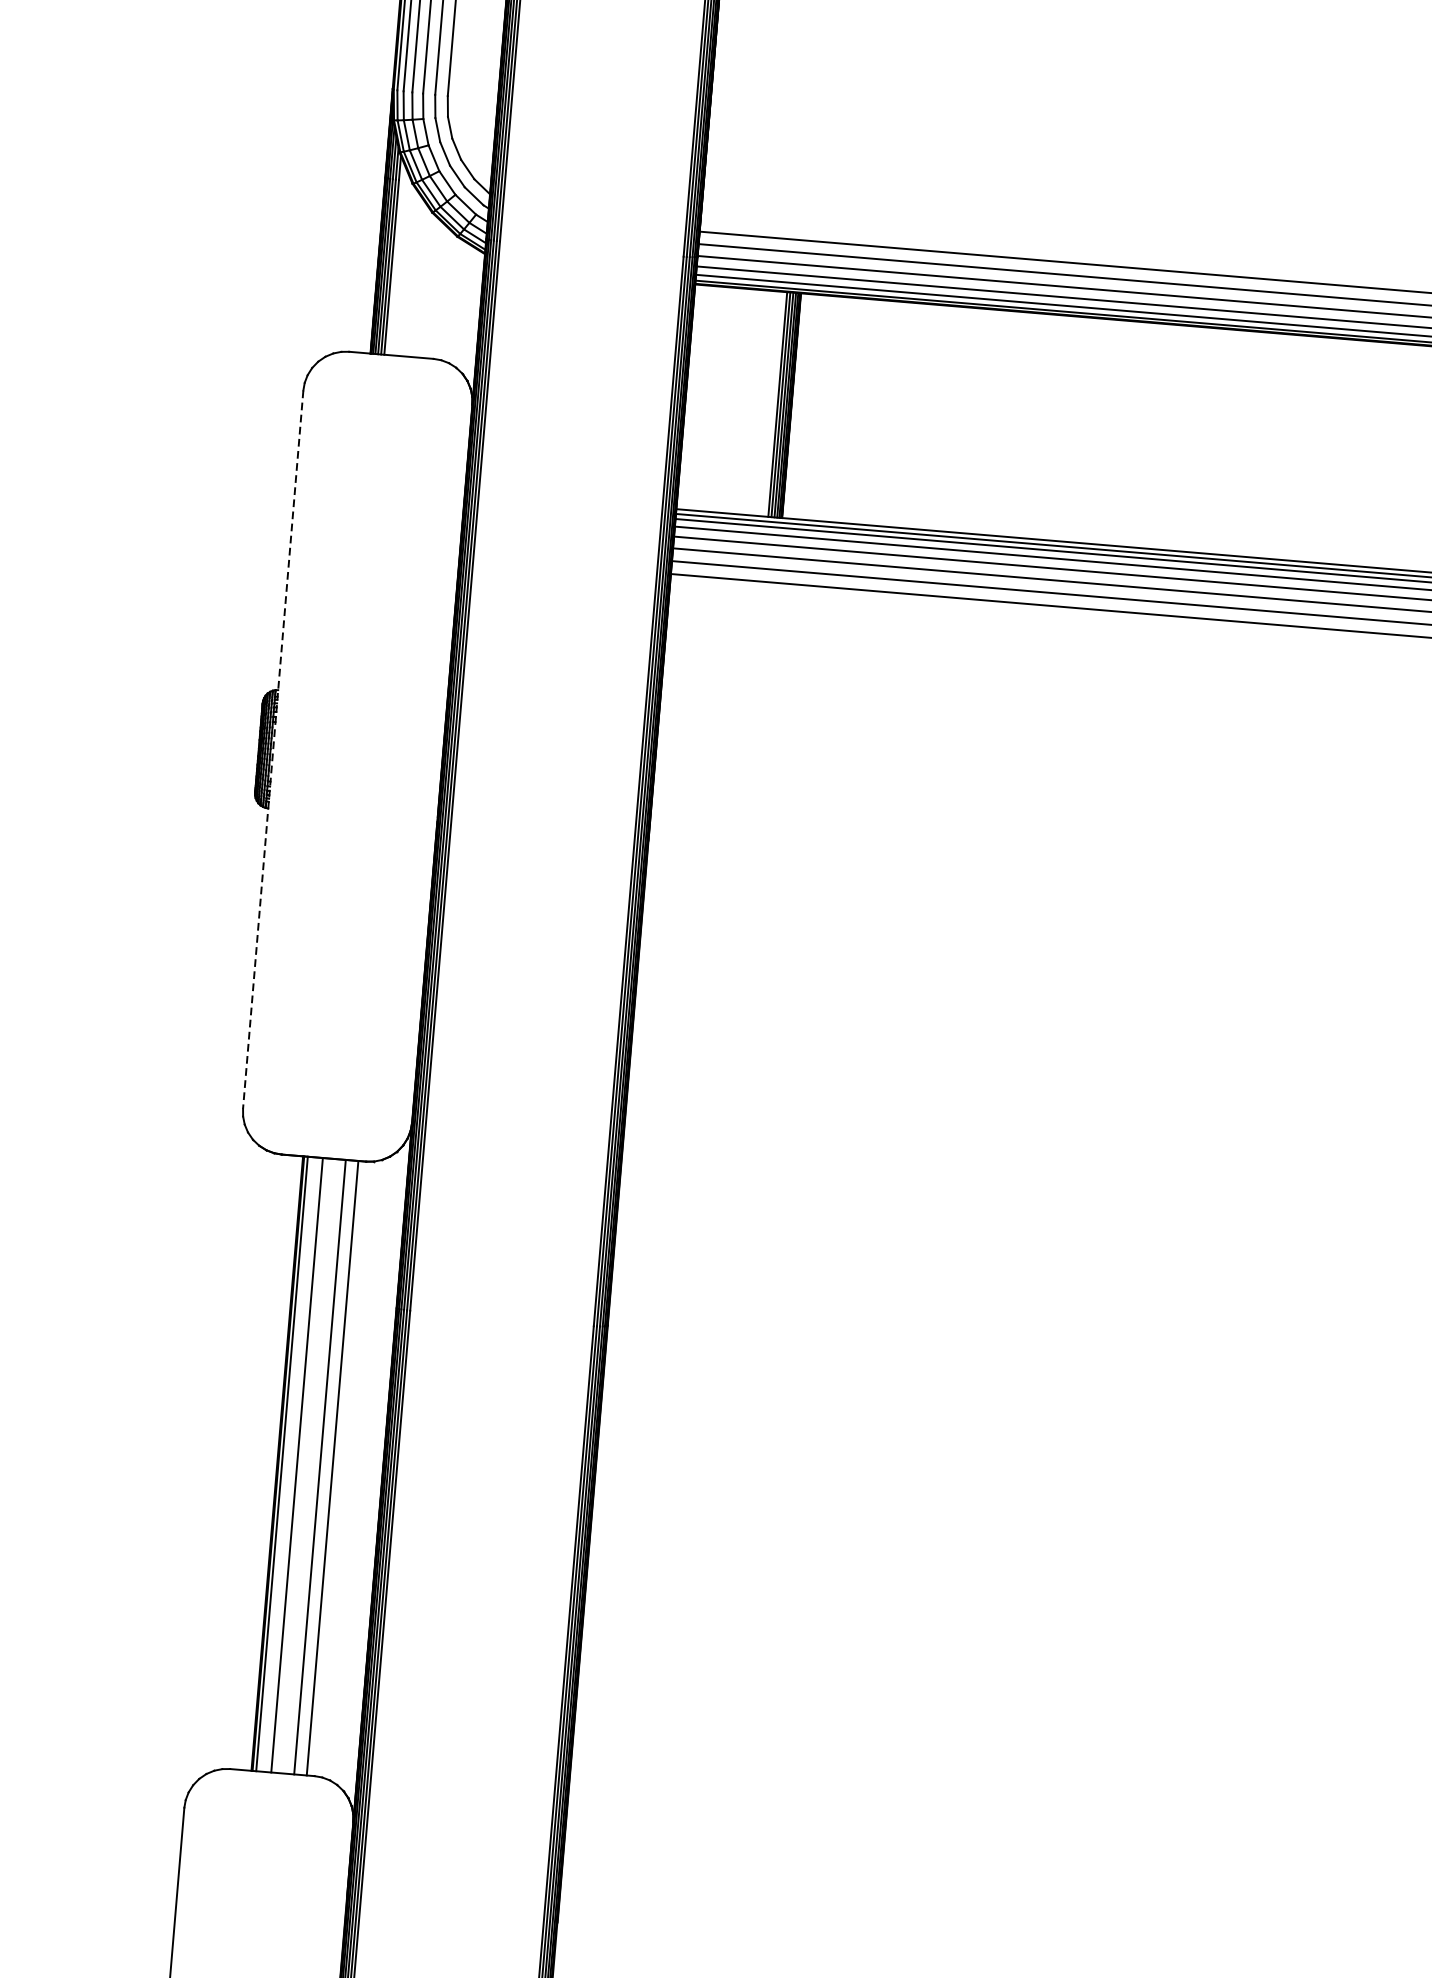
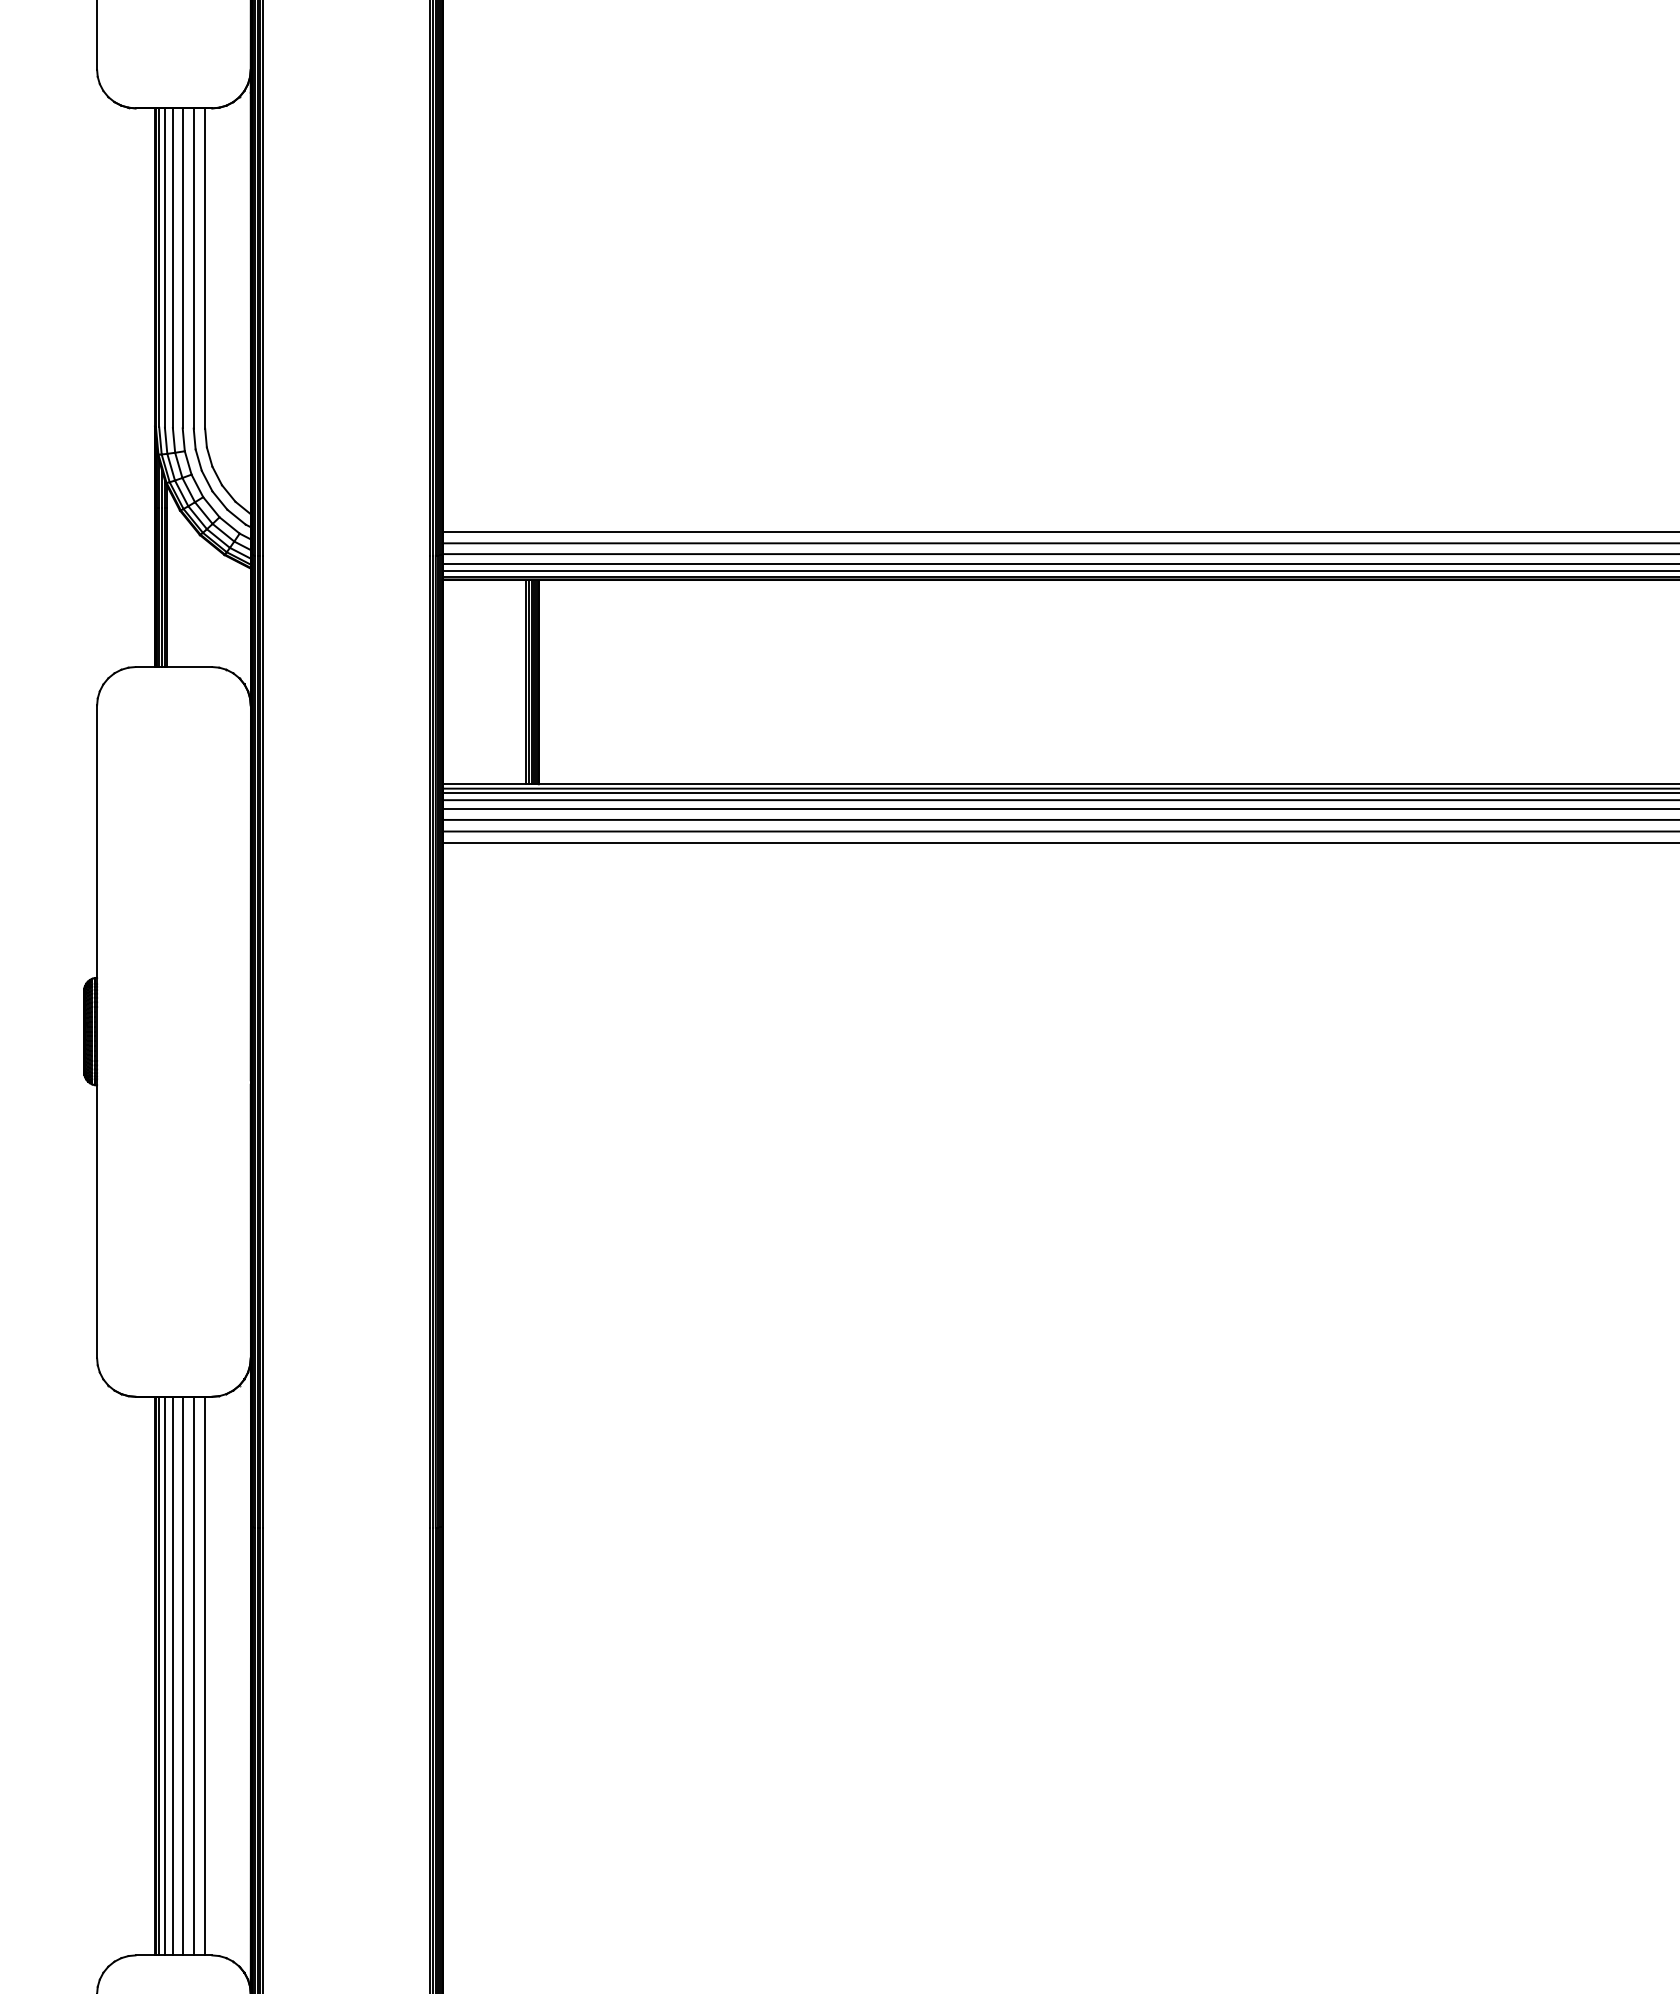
line: (273, 750) -> (97, 1032), dashed -> solid
line: (287, 1463) -> (164, 1675), added
line: (307, 1465) -> (182, 1675), added

